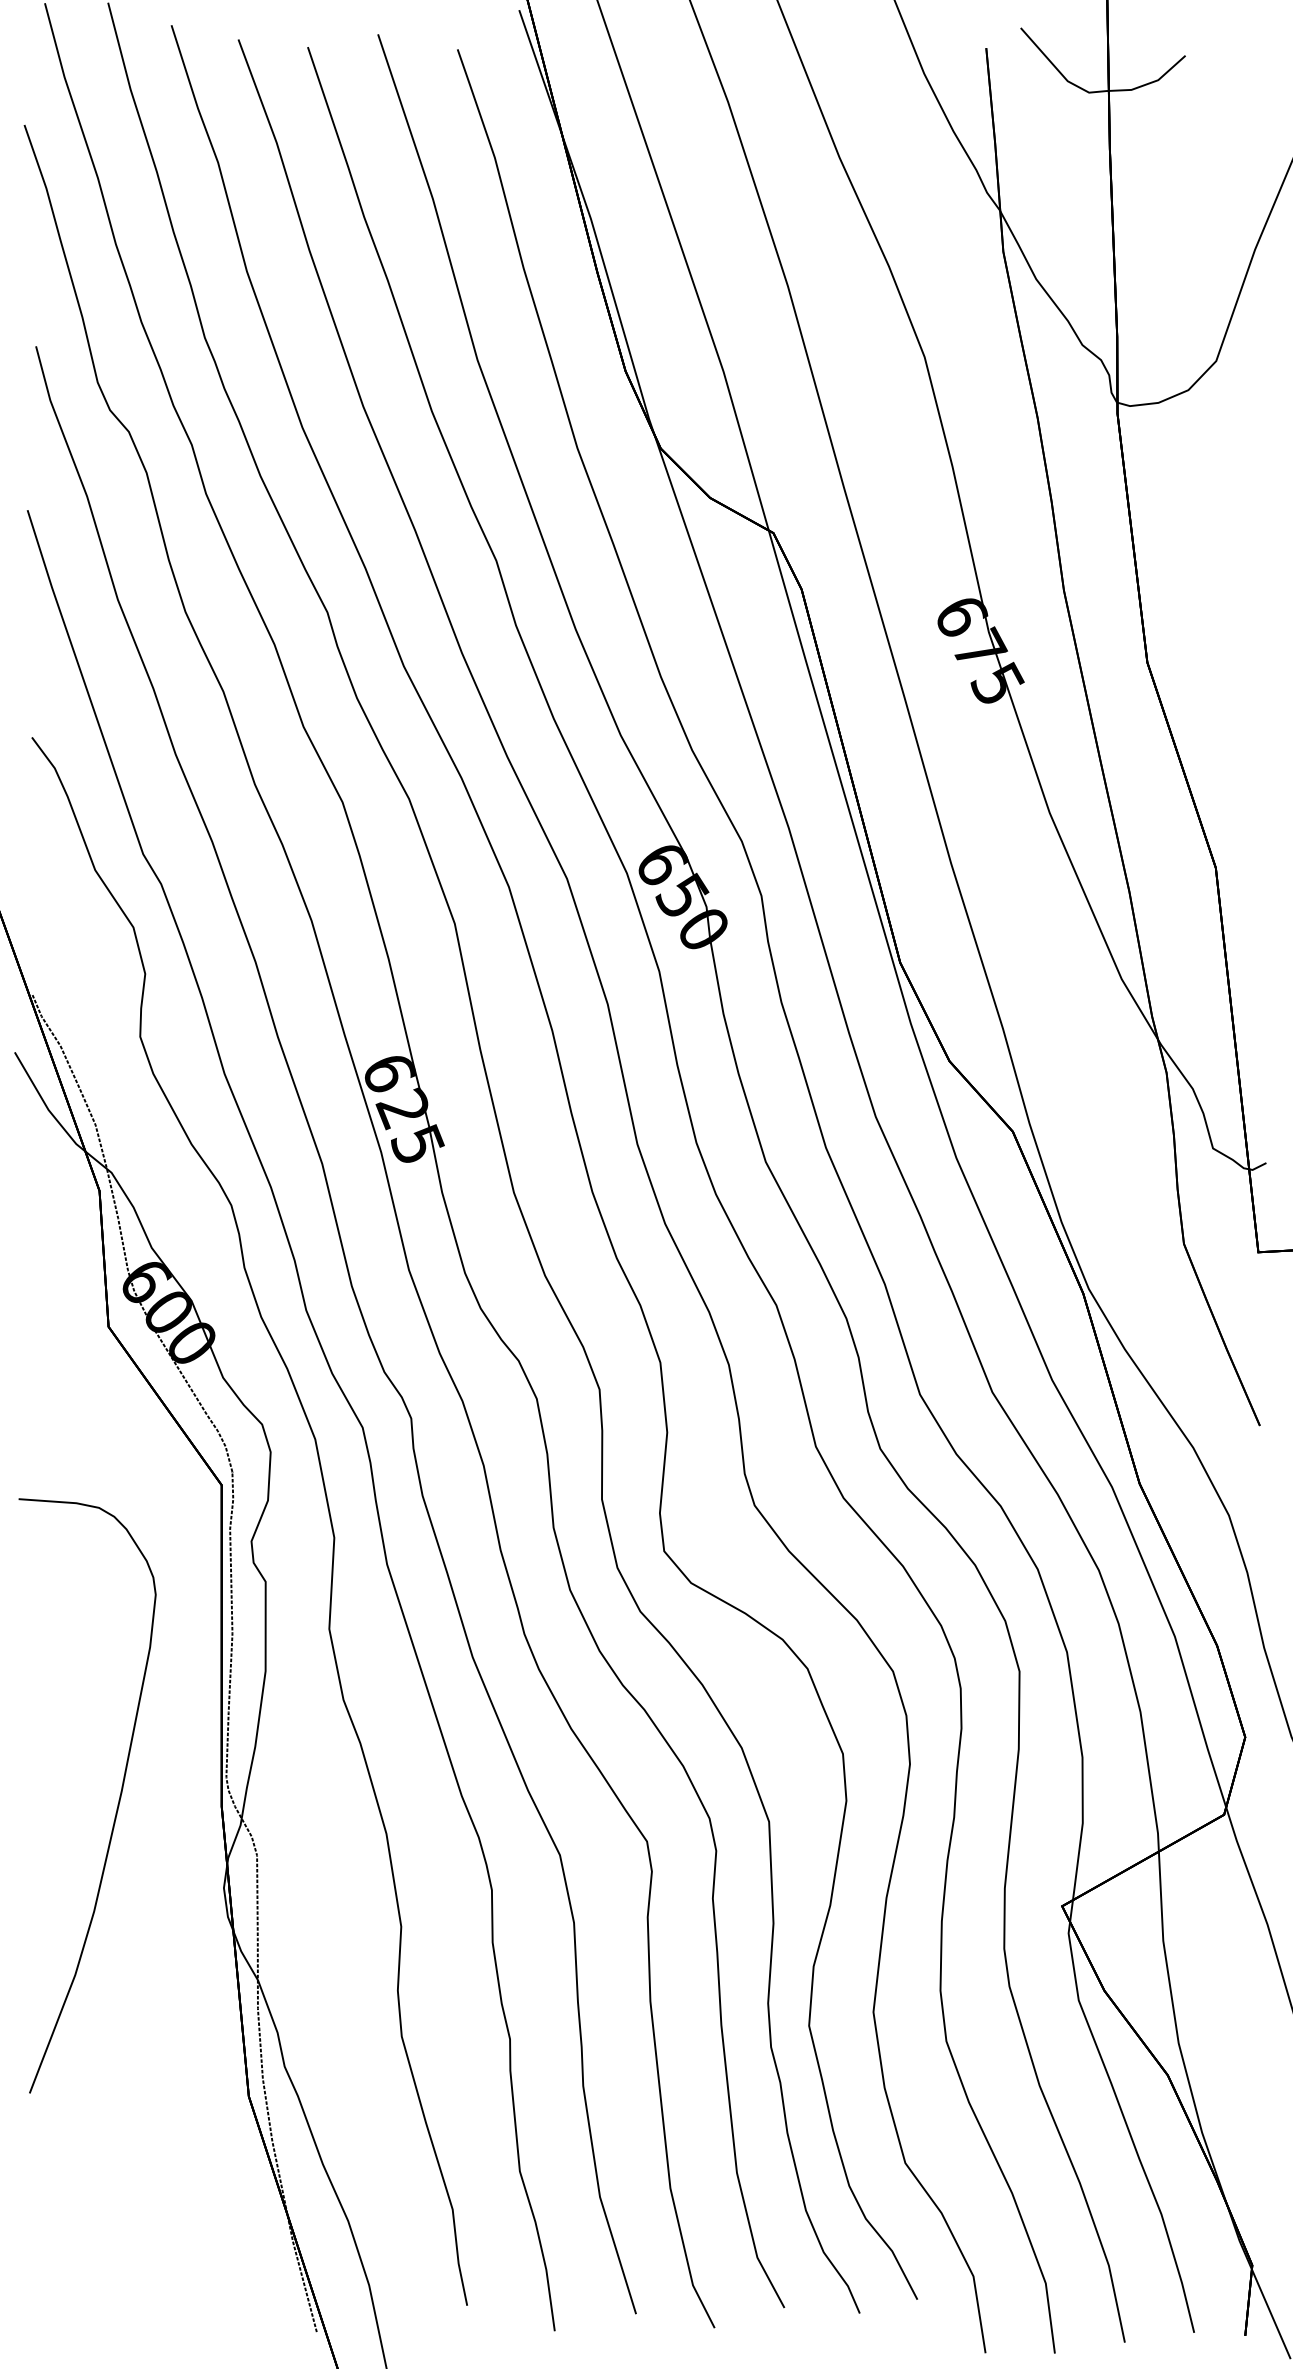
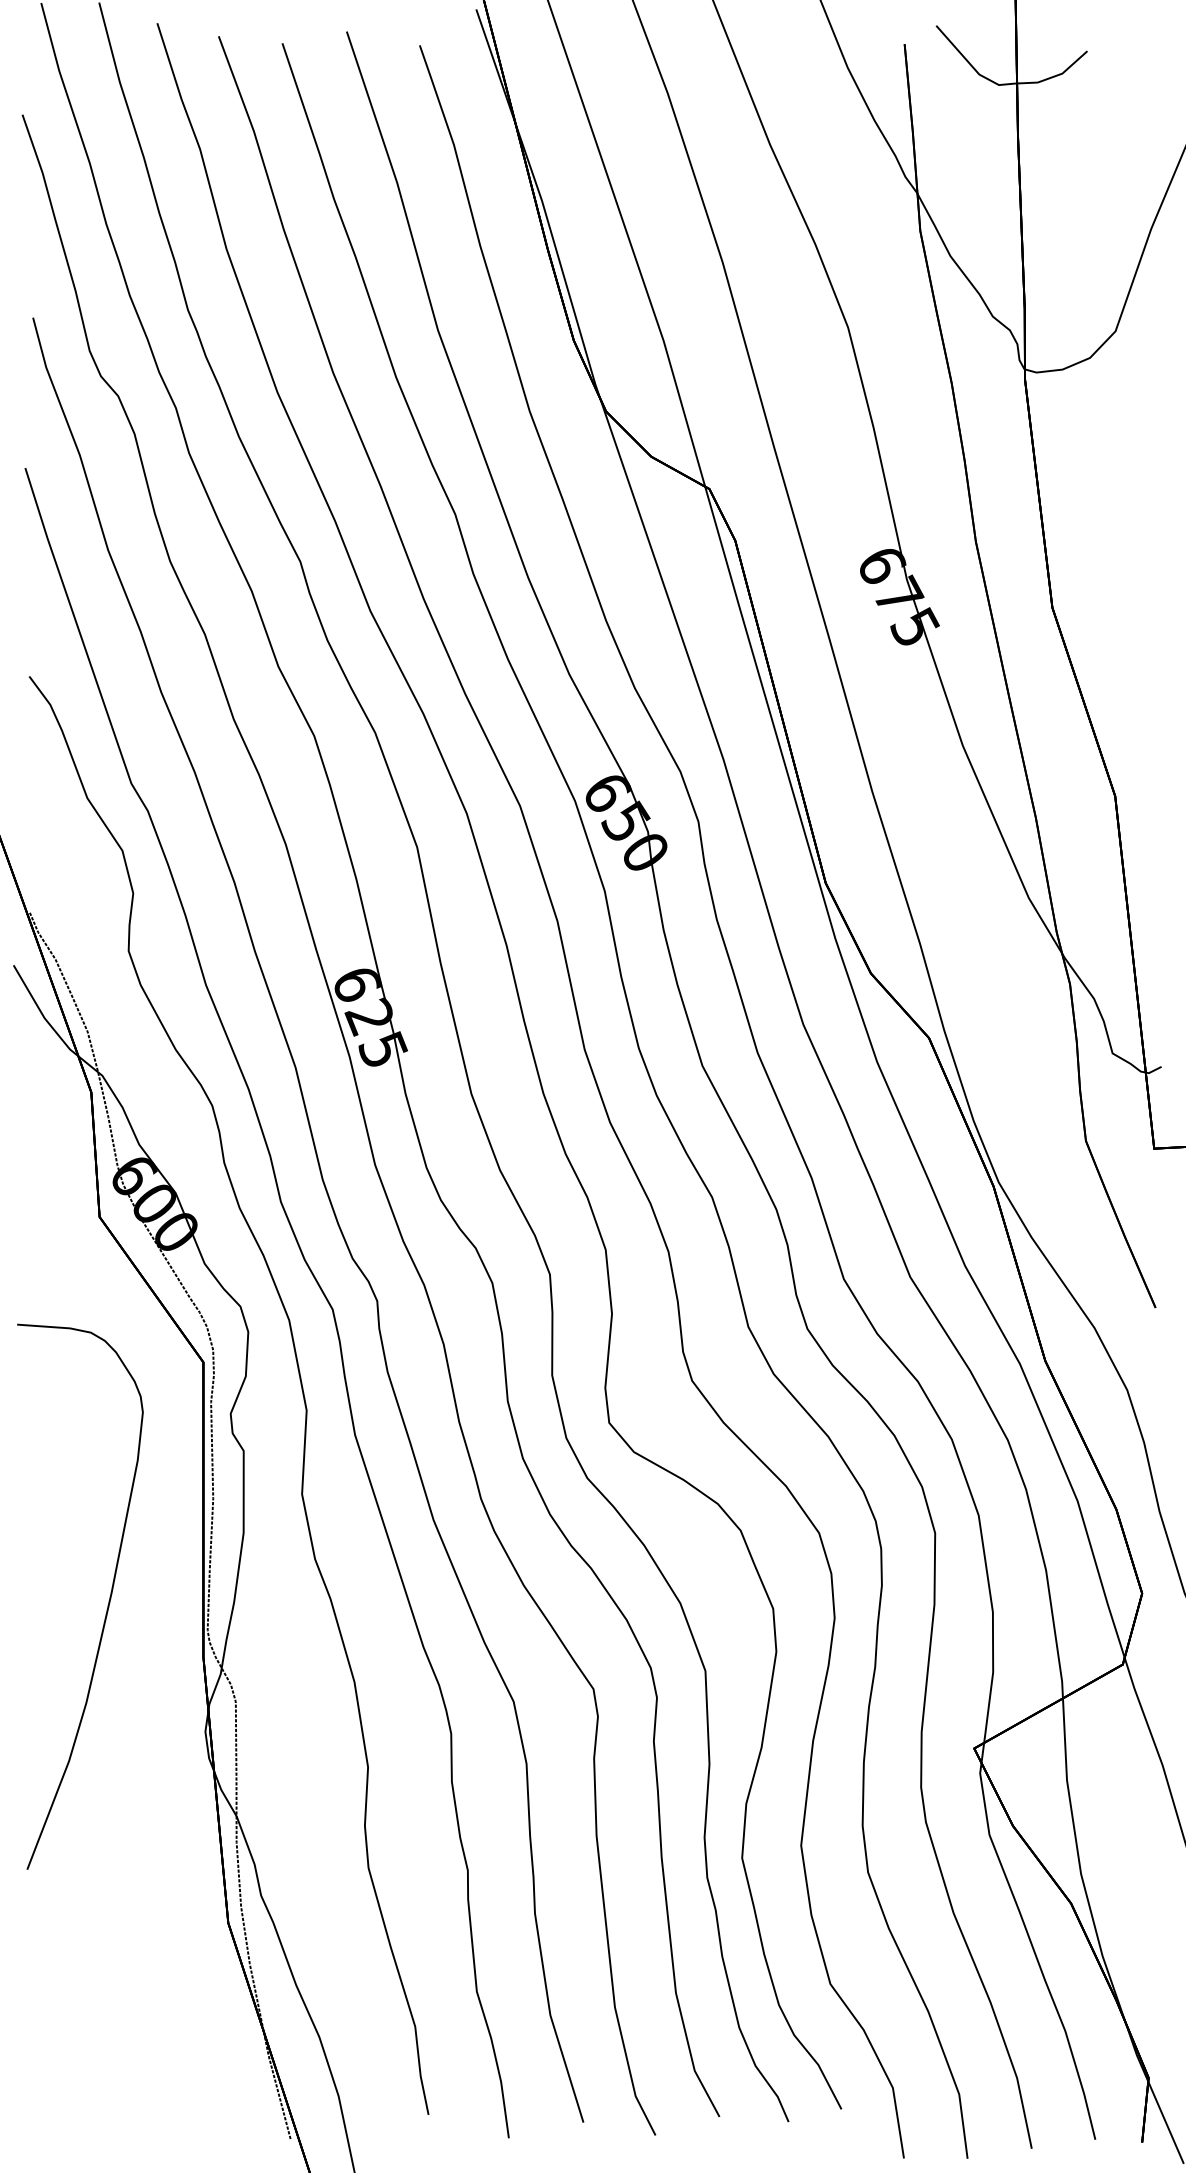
curve: (118, 1799) -> (108, 1600), moved

